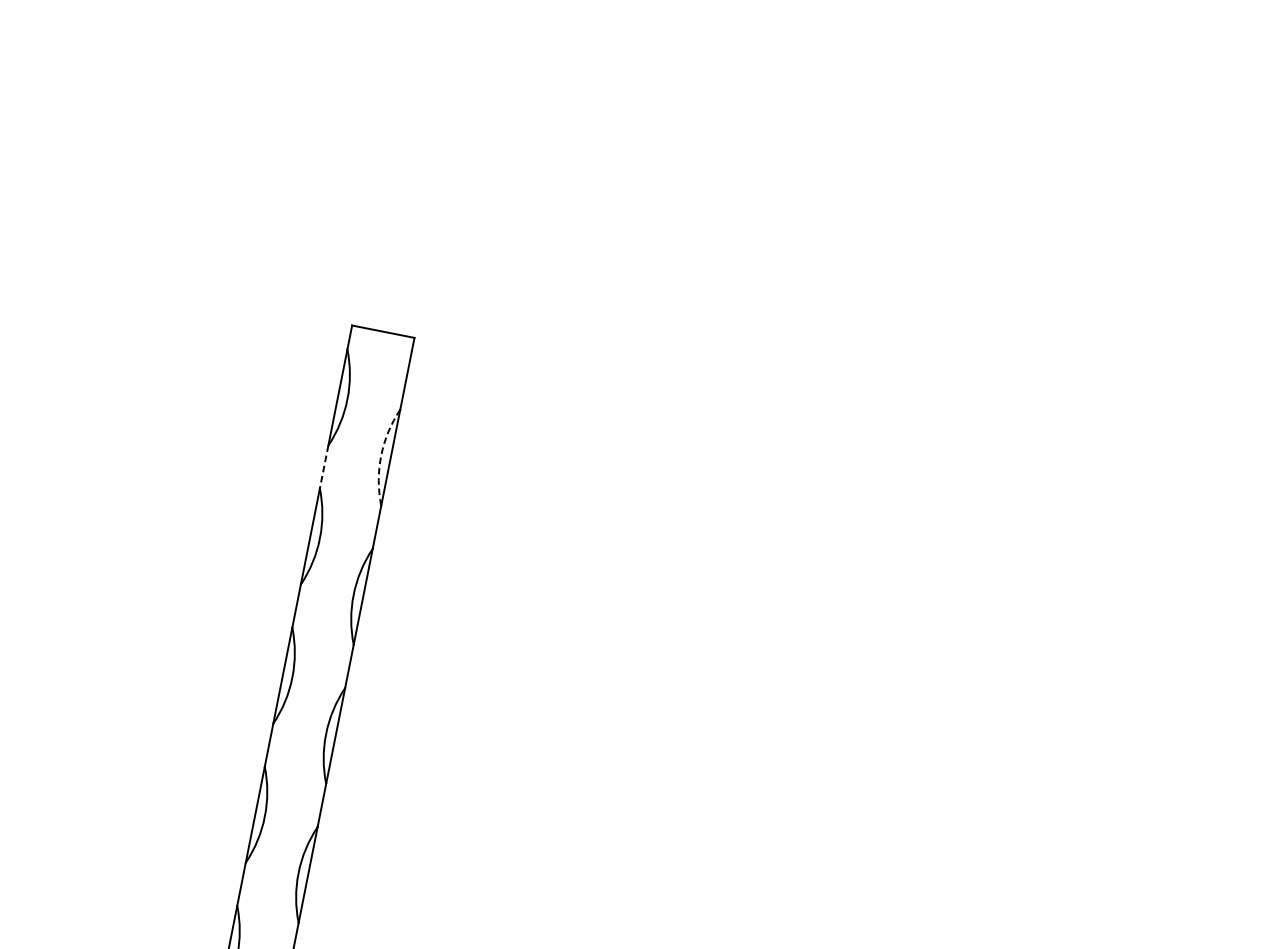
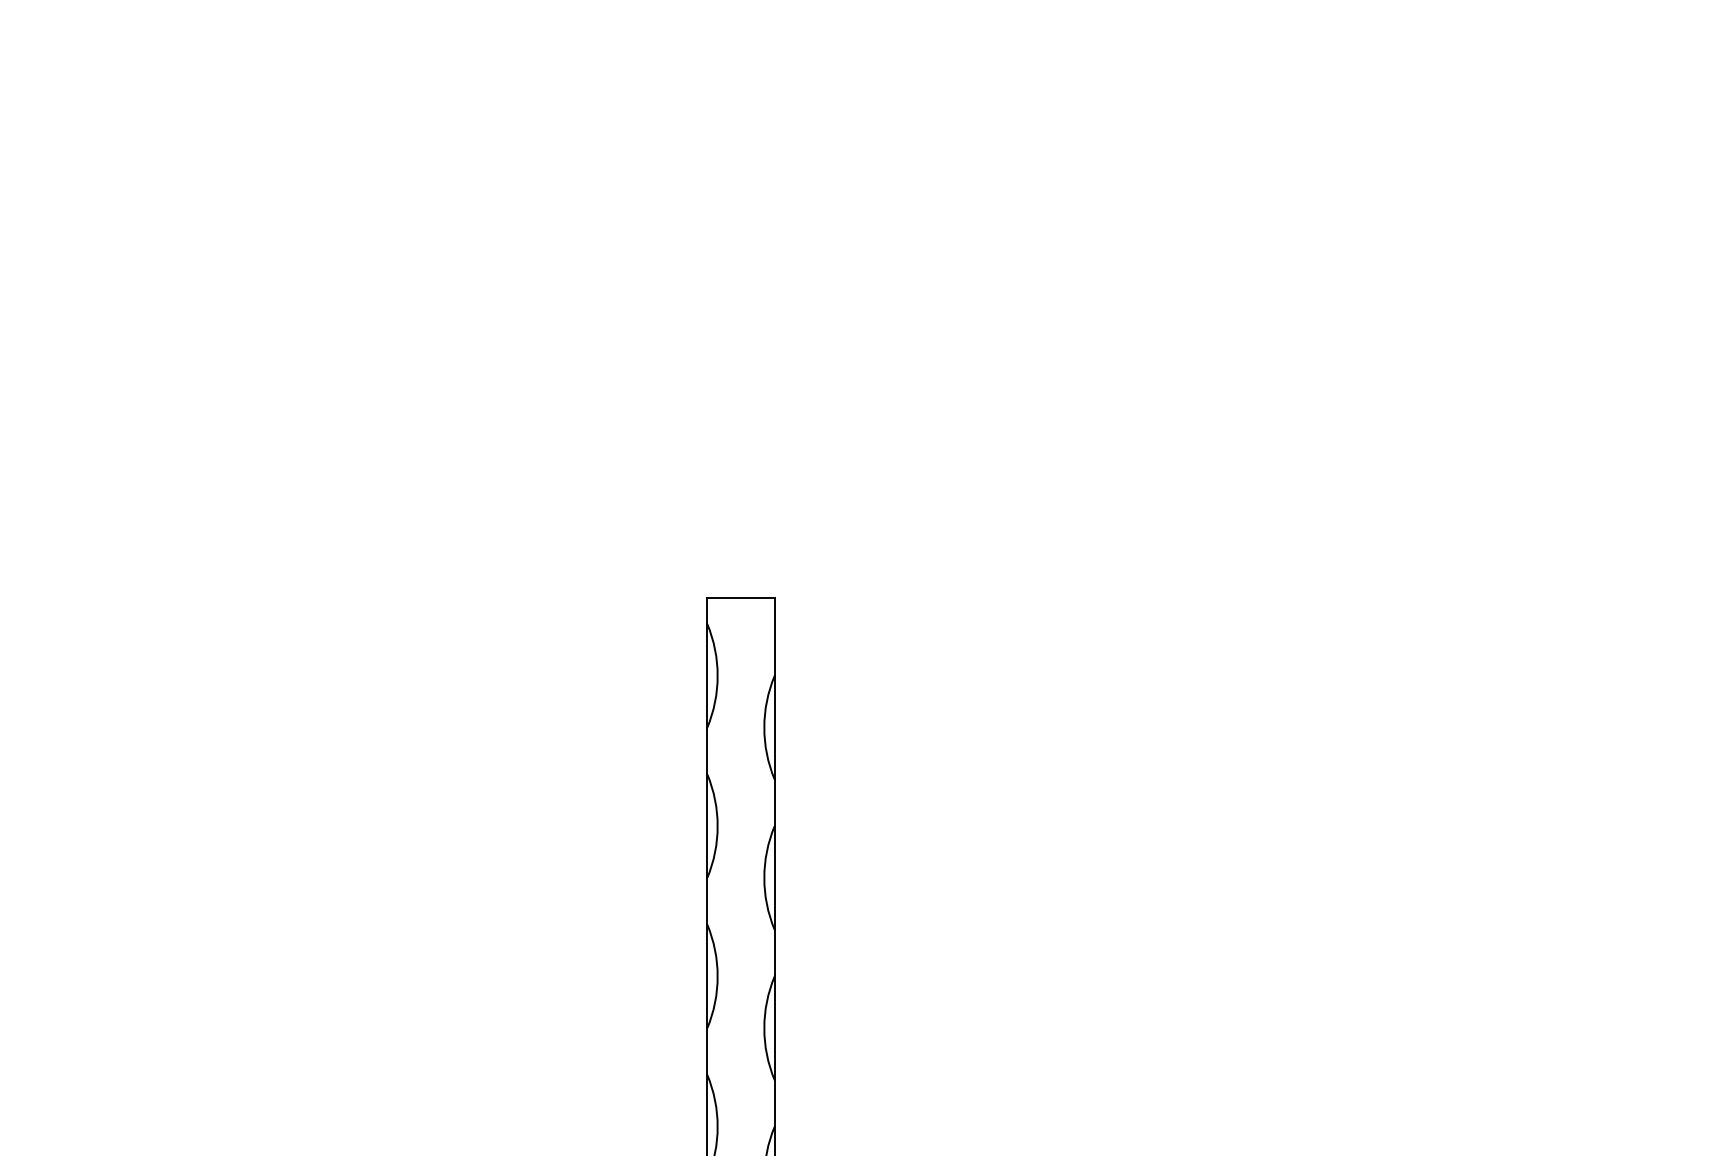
arc: (381, 455) -> (764, 727), dashed -> solid
line: (324, 467) -> (707, 751), dashed -> solid

